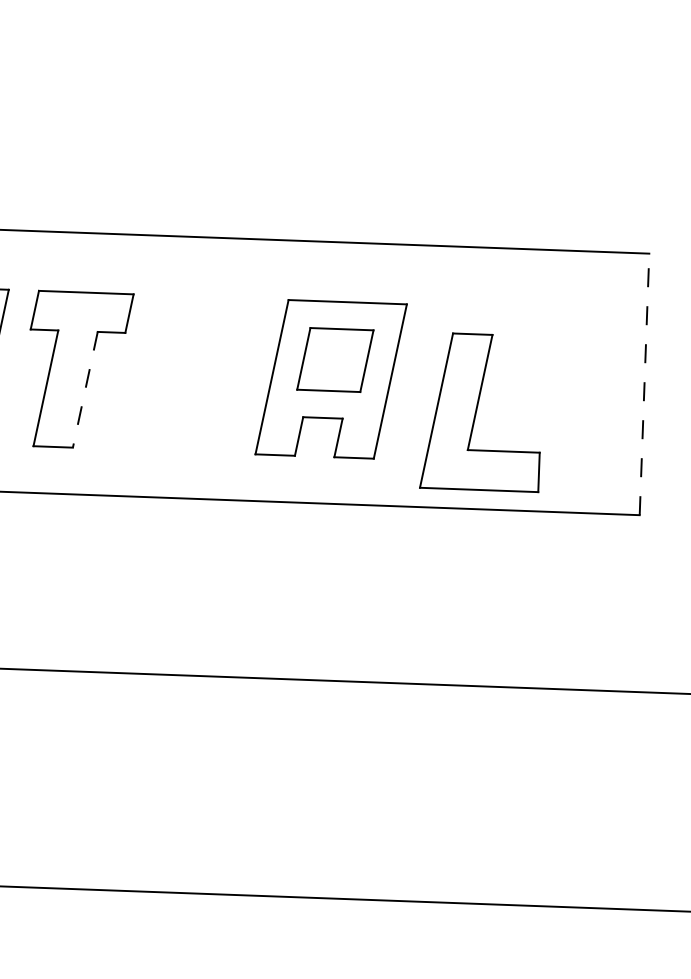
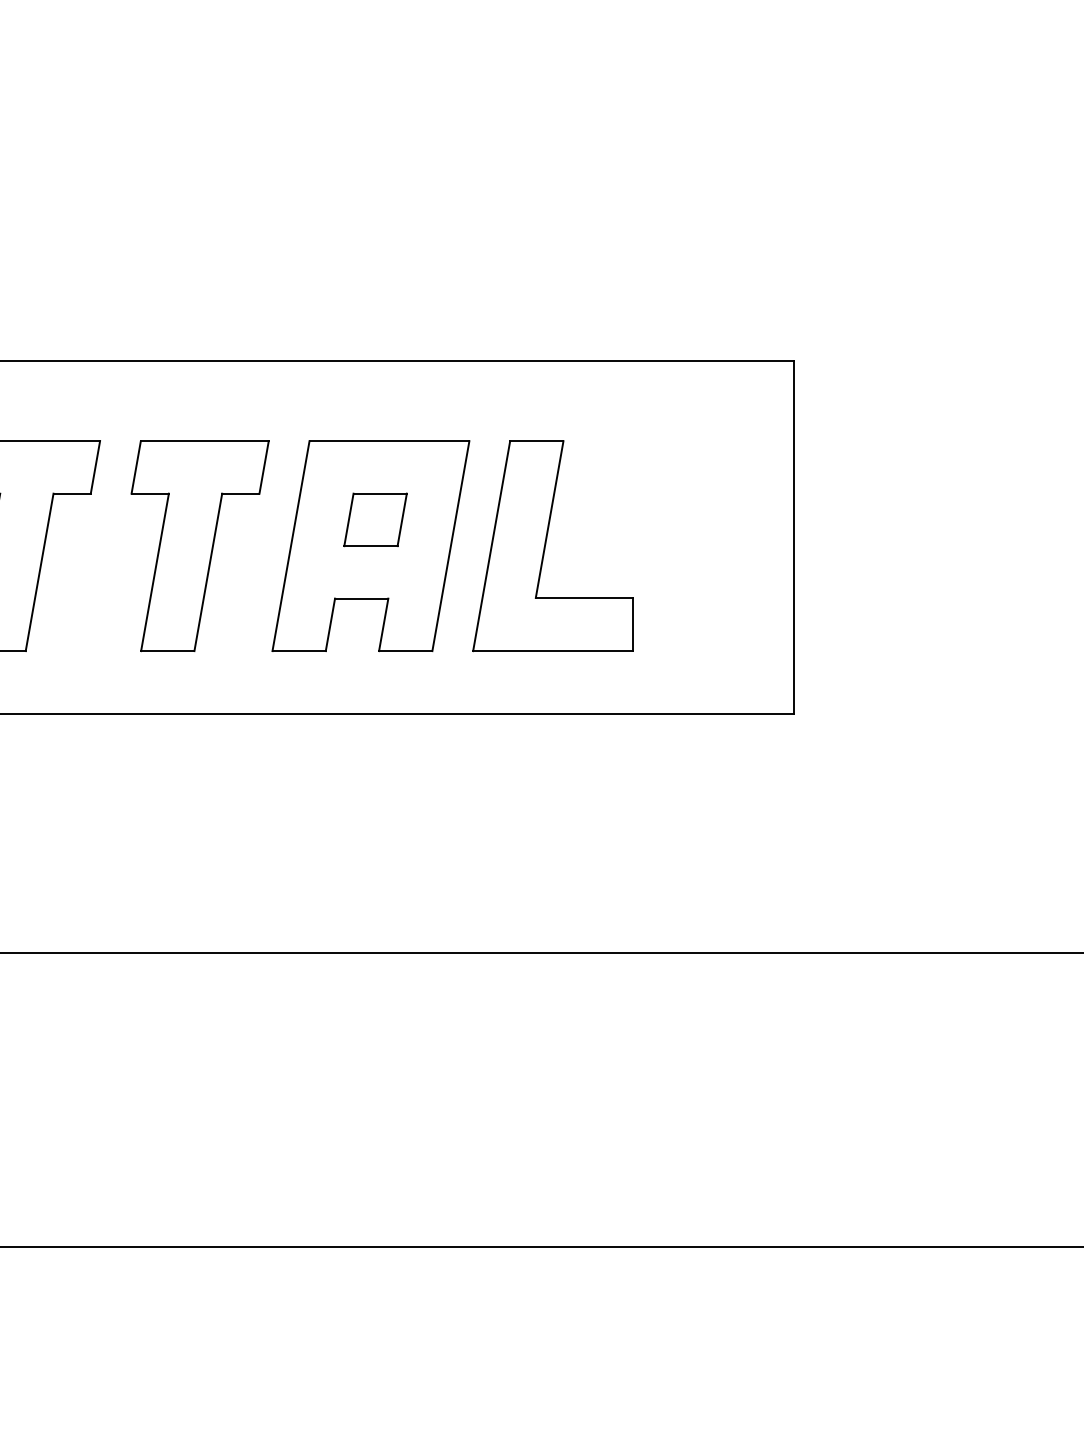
part: (335, 359) -> (375, 519), size x0.62
part: (204, 374) -> (199, 546), added
line: (644, 384) -> (794, 537), dashed -> solid
line: (85, 389) -> (39, 572), dashed -> solid
part: (477, 410) -> (546, 544), moved

